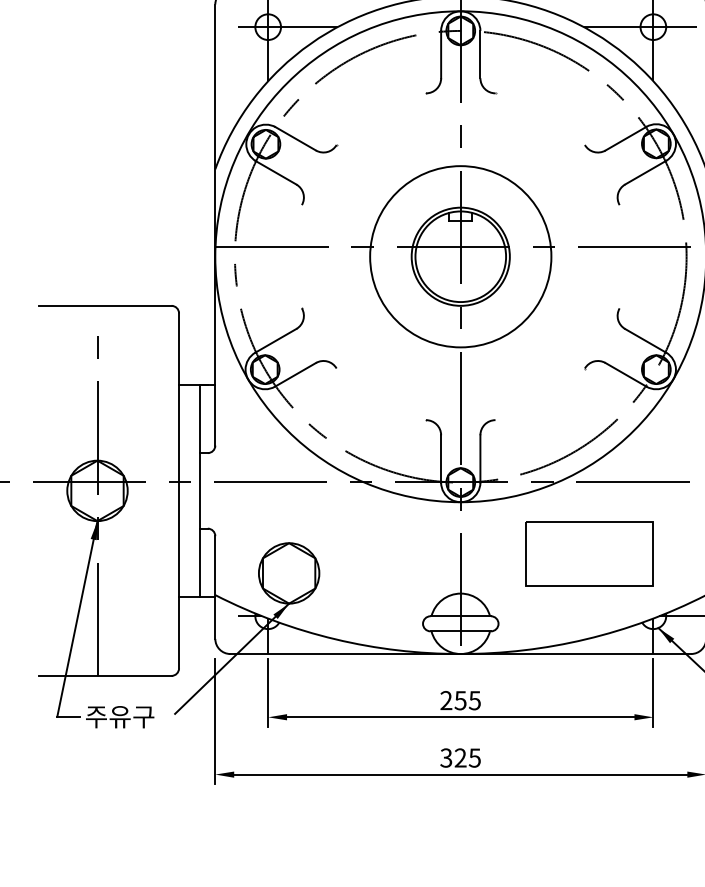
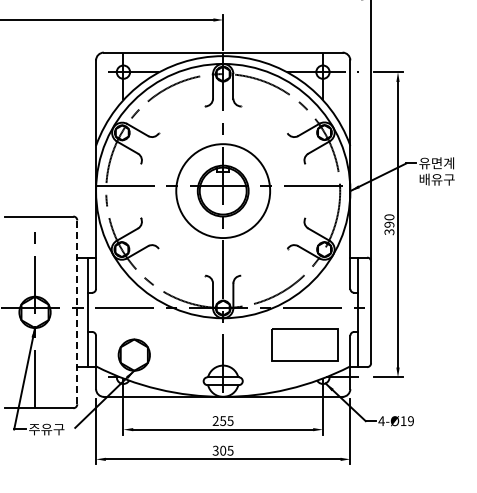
line: (179, 491) -> (77, 312), solid -> dashed
part: (588, 552) -> (304, 344), moved
text: (461, 757) -> (223, 450), 325 -> 305

